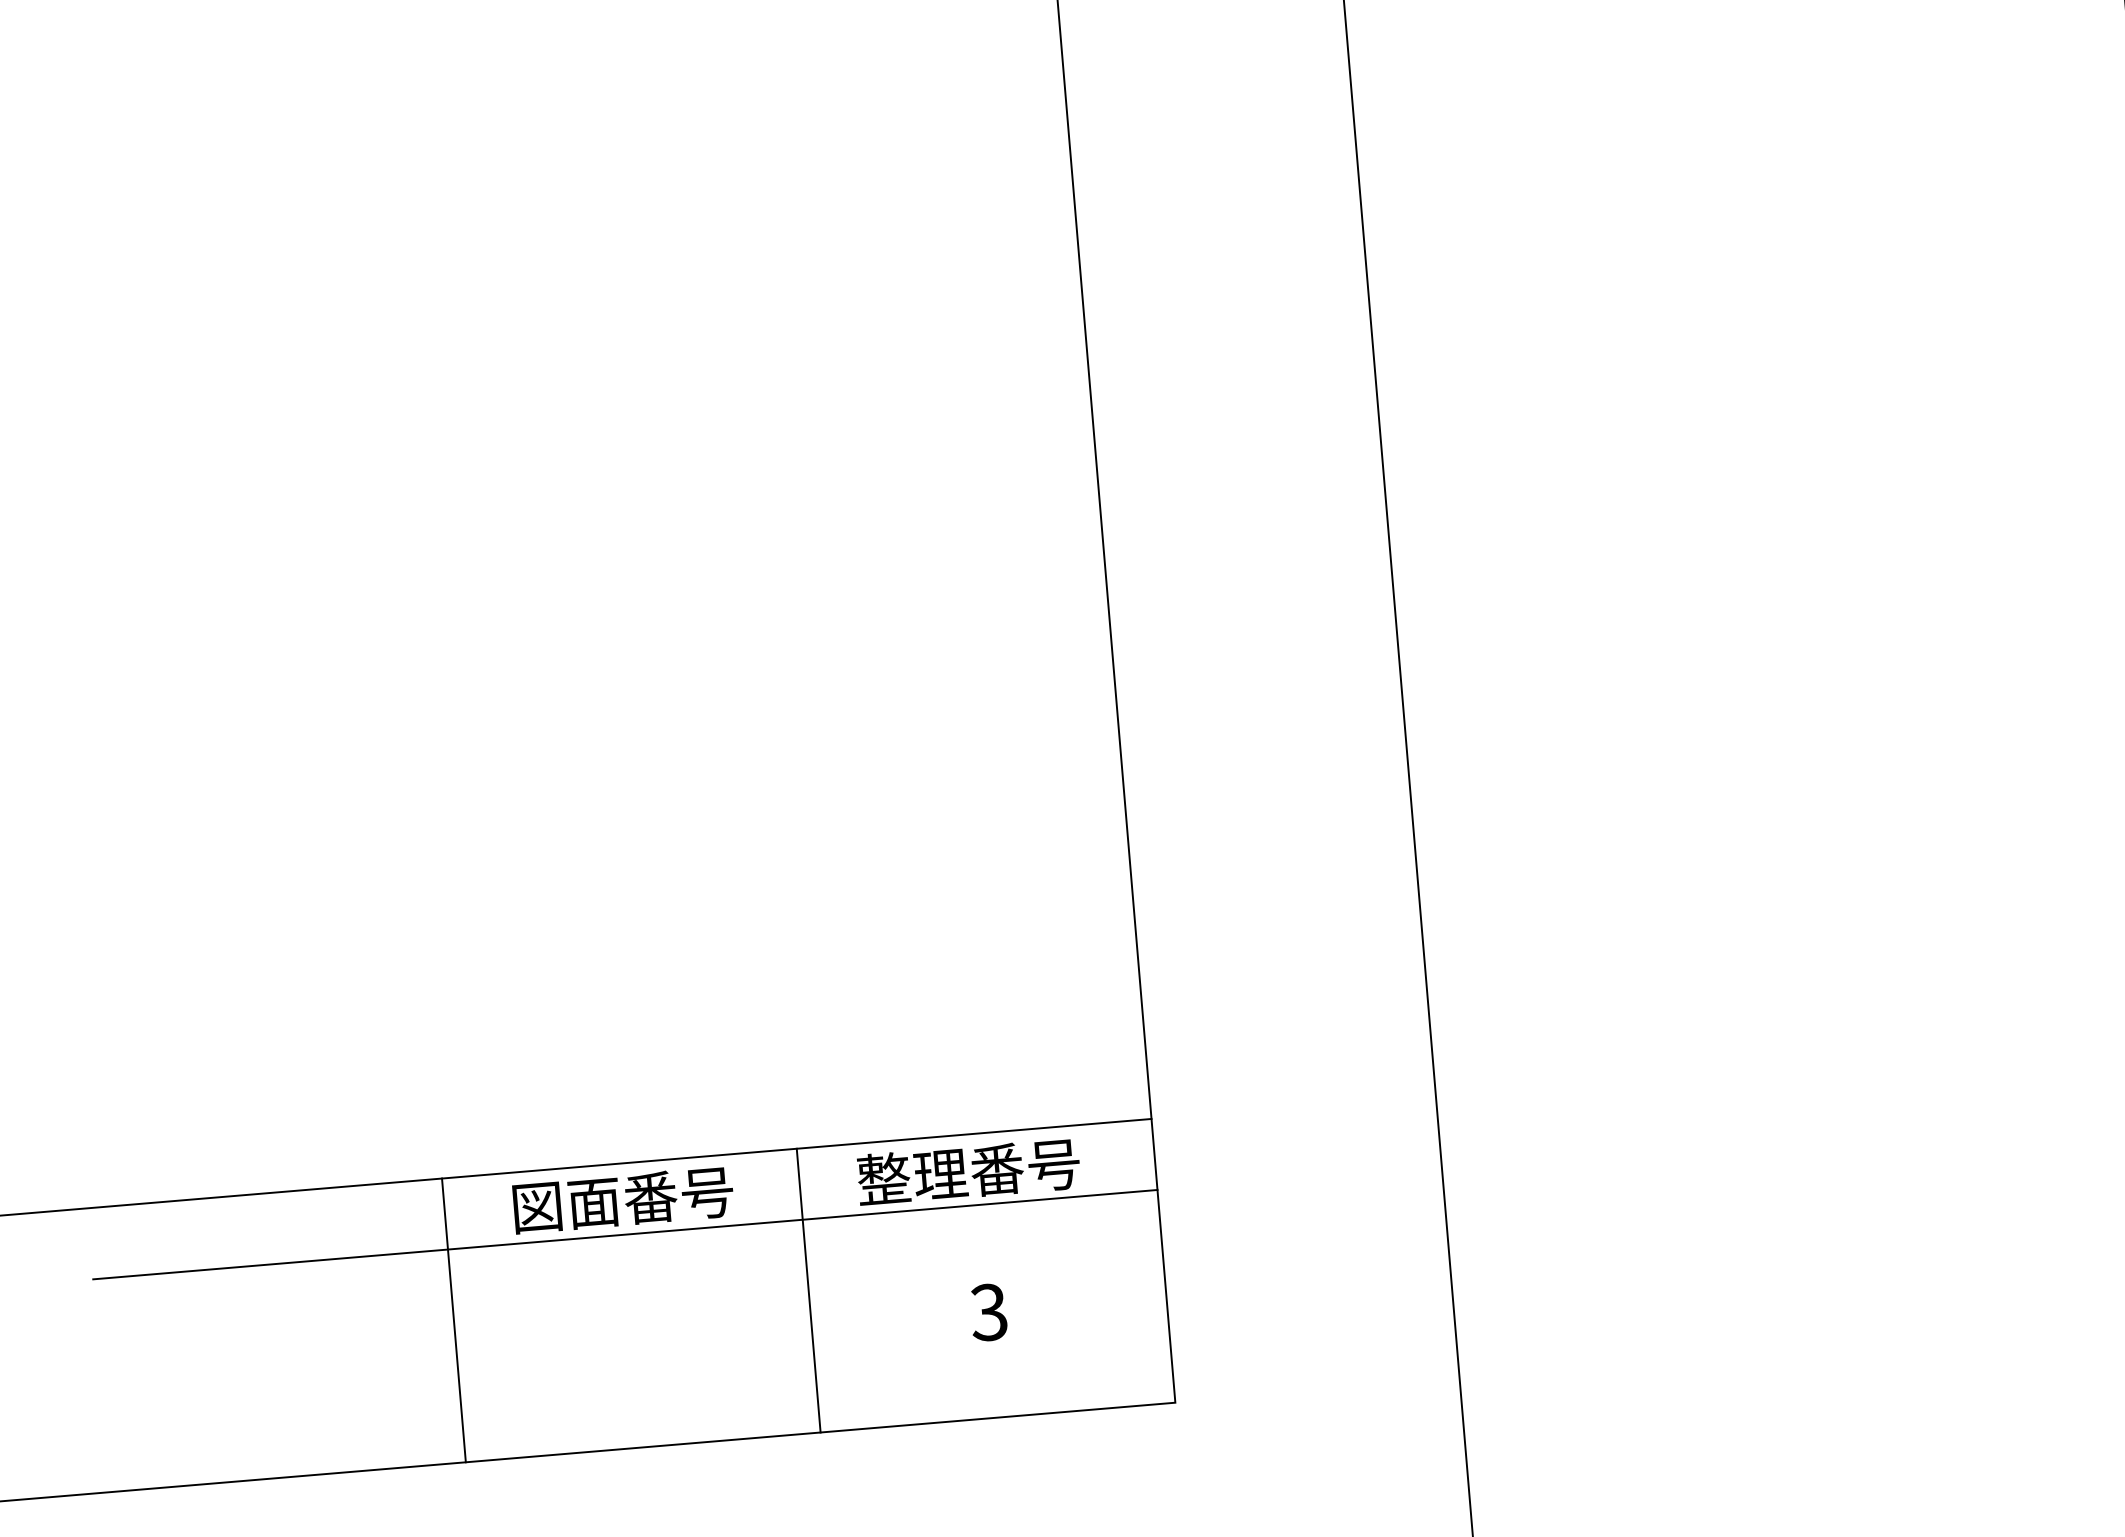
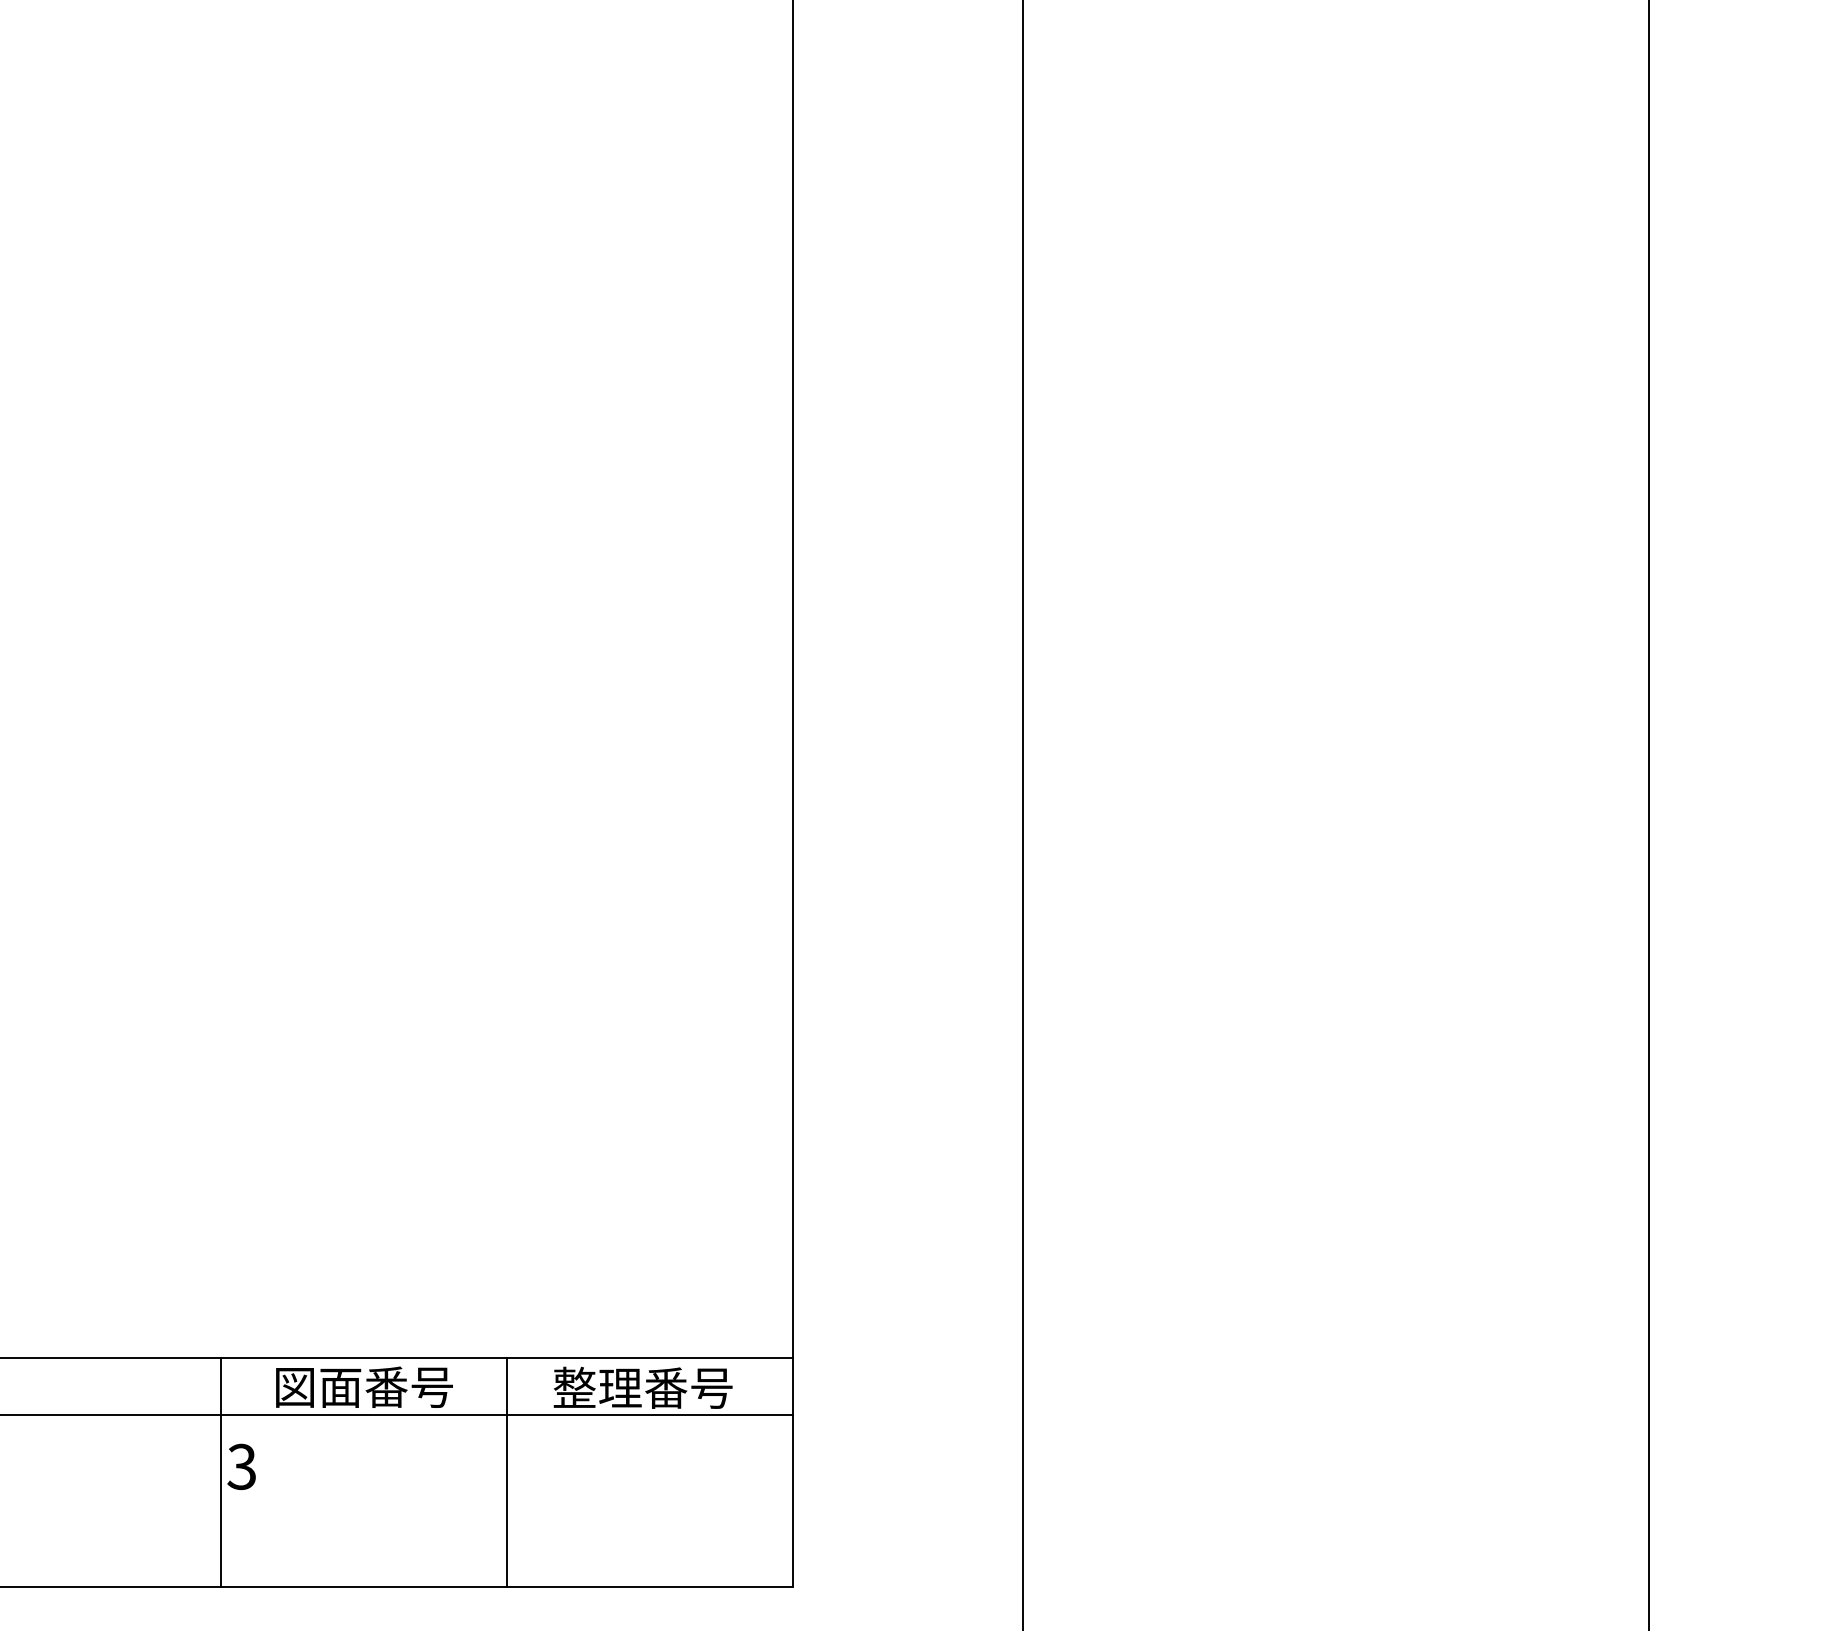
text: (988, 1311) -> (241, 1466), moved

